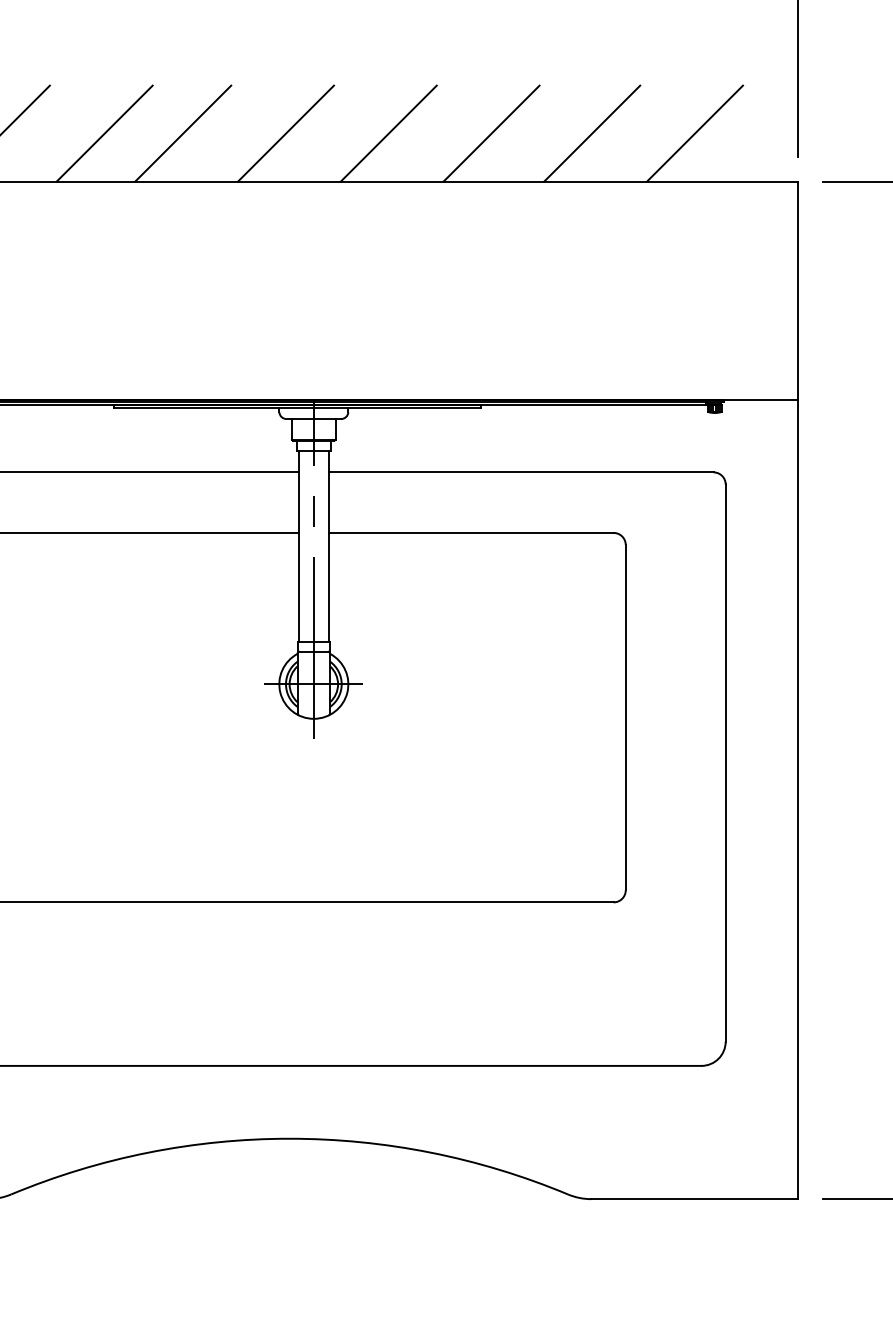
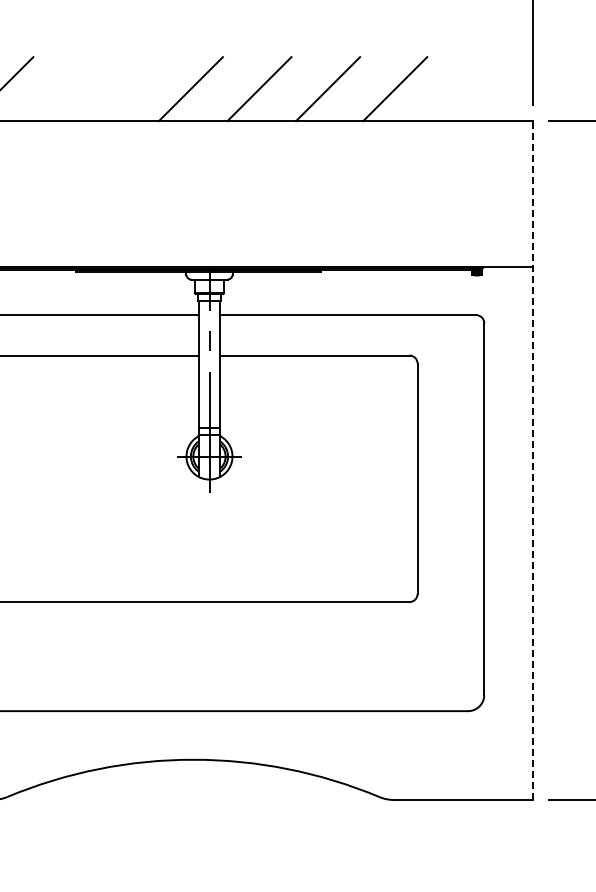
line: (104, 134) -> (69, 89), removed
line: (183, 134) -> (122, 89), removed
line: (694, 134) -> (463, 89), removed
line: (797, 690) -> (532, 460), solid -> dashed

